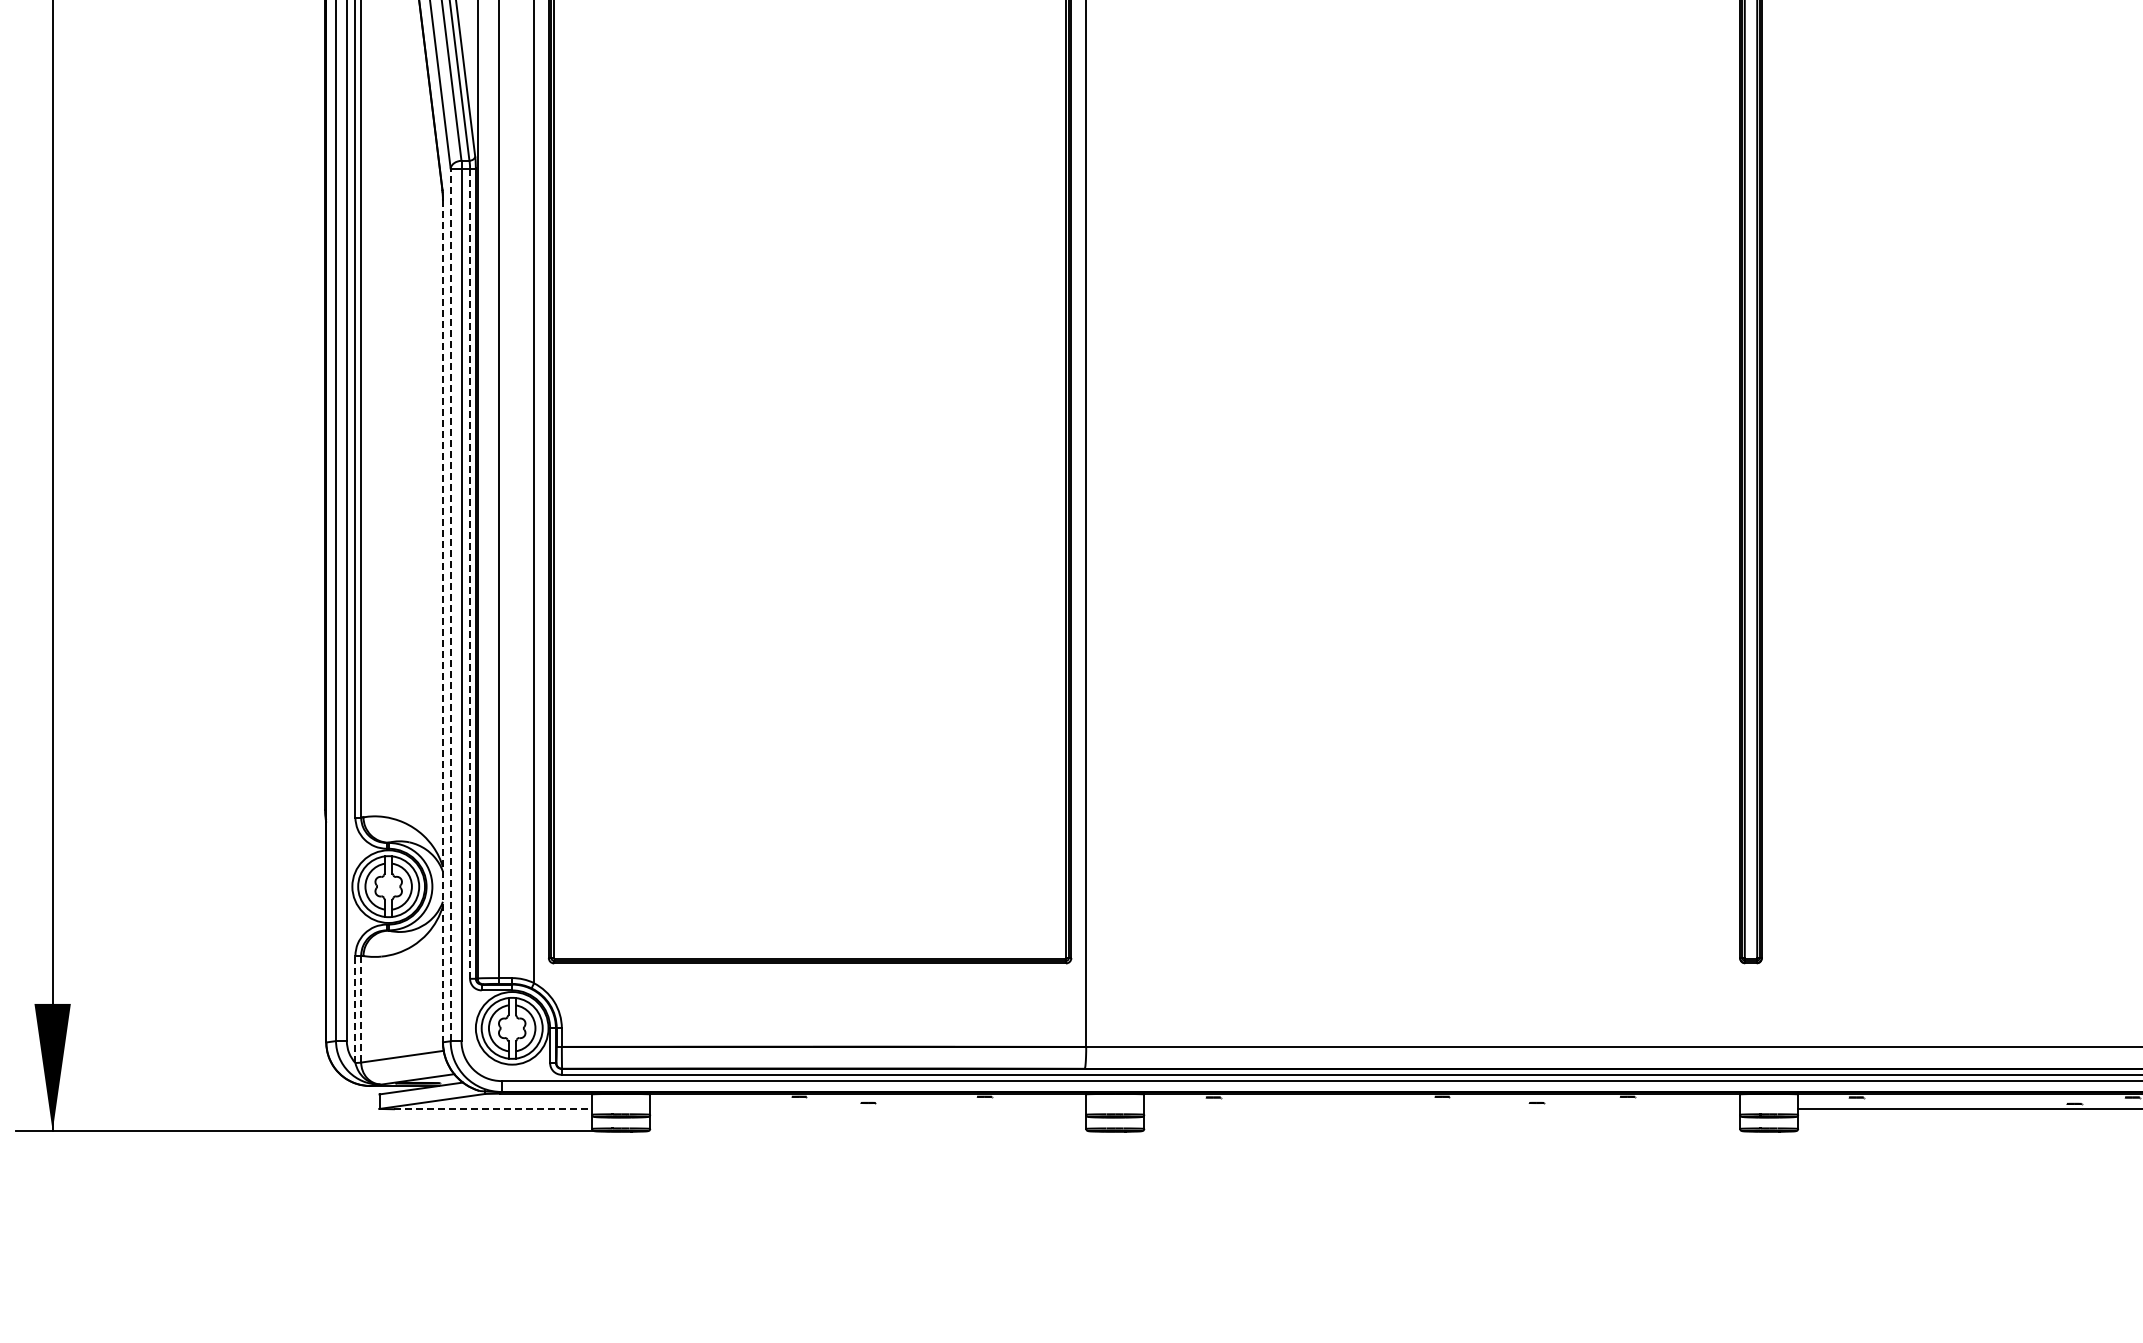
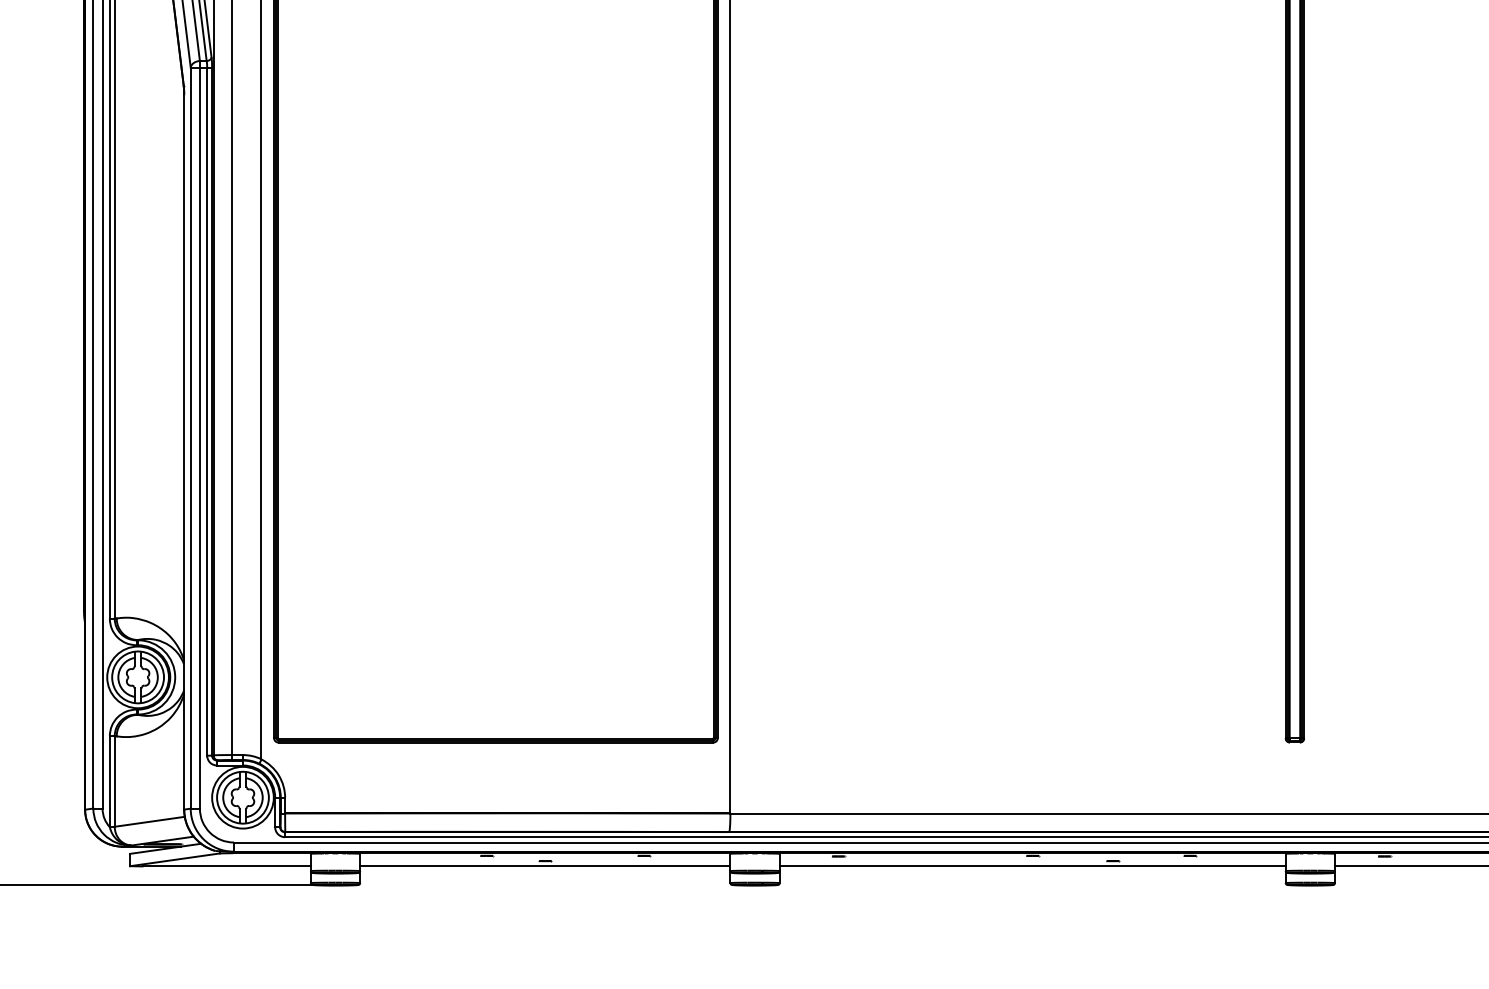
line: (470, 573) -> (207, 411), dashed -> solid
line: (450, 604) -> (190, 437), dashed -> solid
line: (442, 621) -> (183, 452), dashed -> solid
line: (355, 1009) -> (109, 781), dashed -> solid
line: (361, 1009) -> (114, 781), dashed -> solid
line: (493, 1109) -> (227, 866), dashed -> solid
line: (868, 1109) -> (545, 866), added
line: (1442, 1109) -> (1032, 866), added

